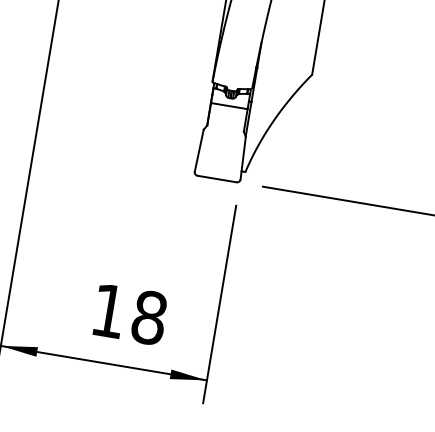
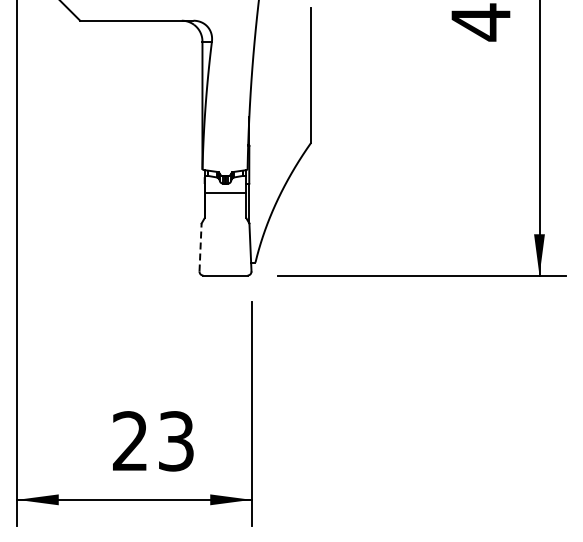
line: (199, 150) -> (200, 247), solid -> dashed
text: (129, 314) -> (153, 441), 18 -> 23

